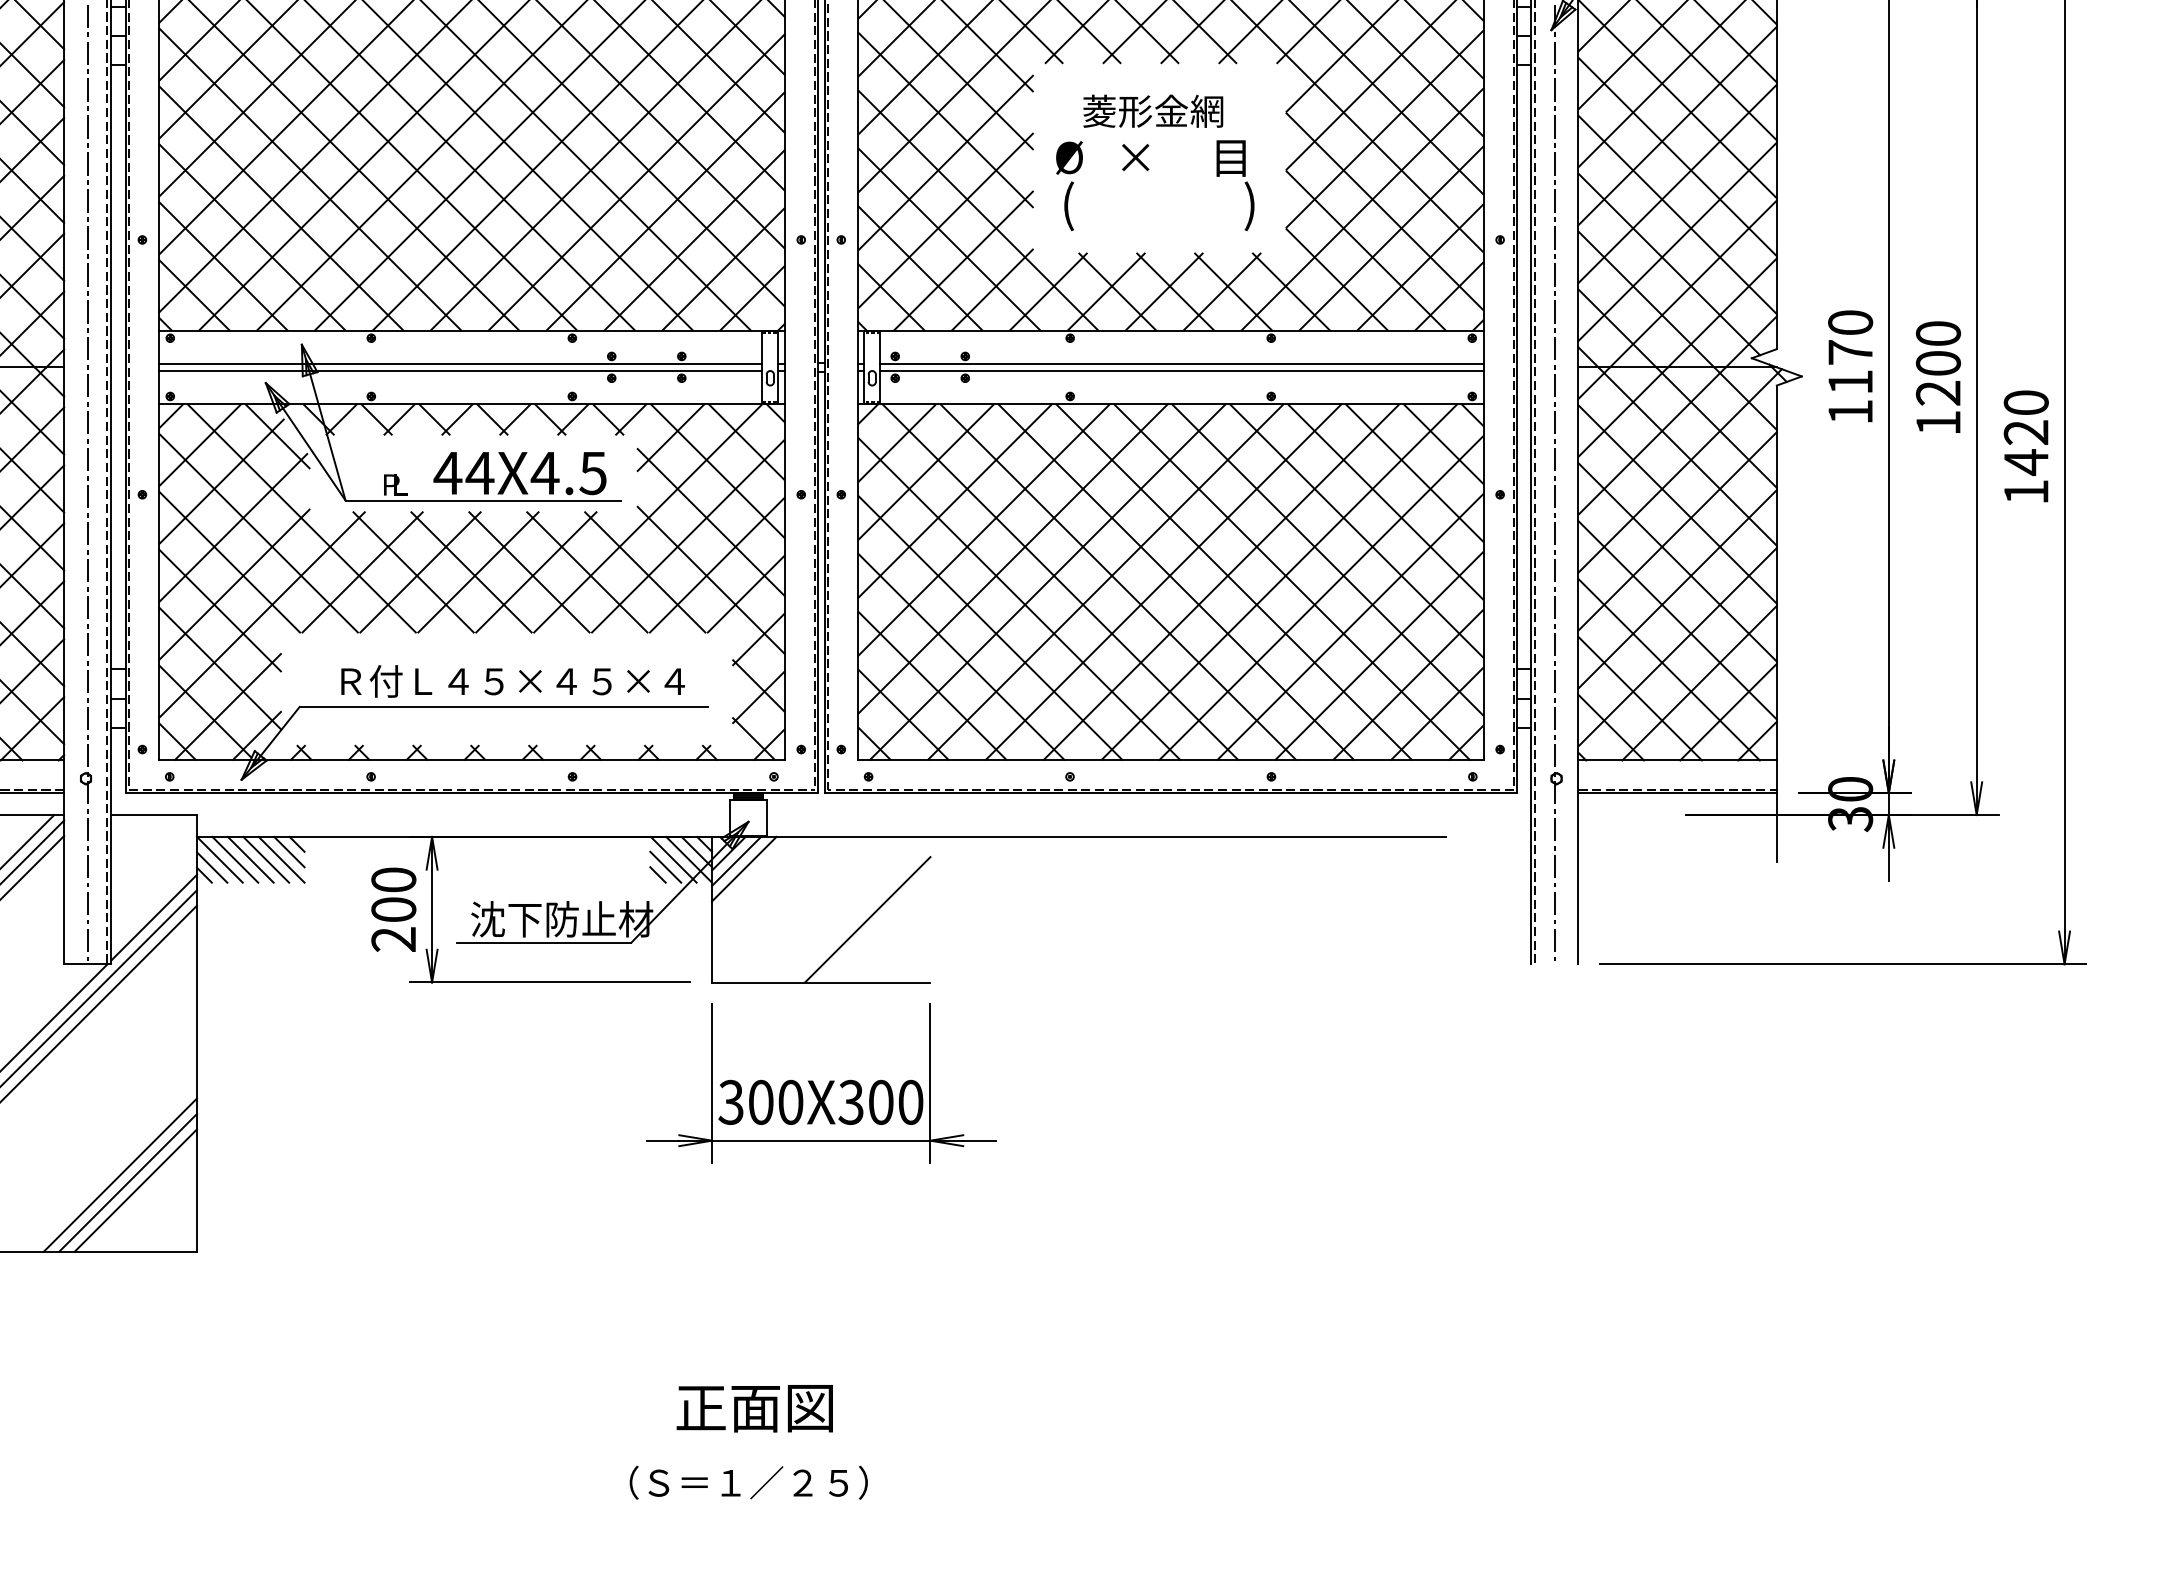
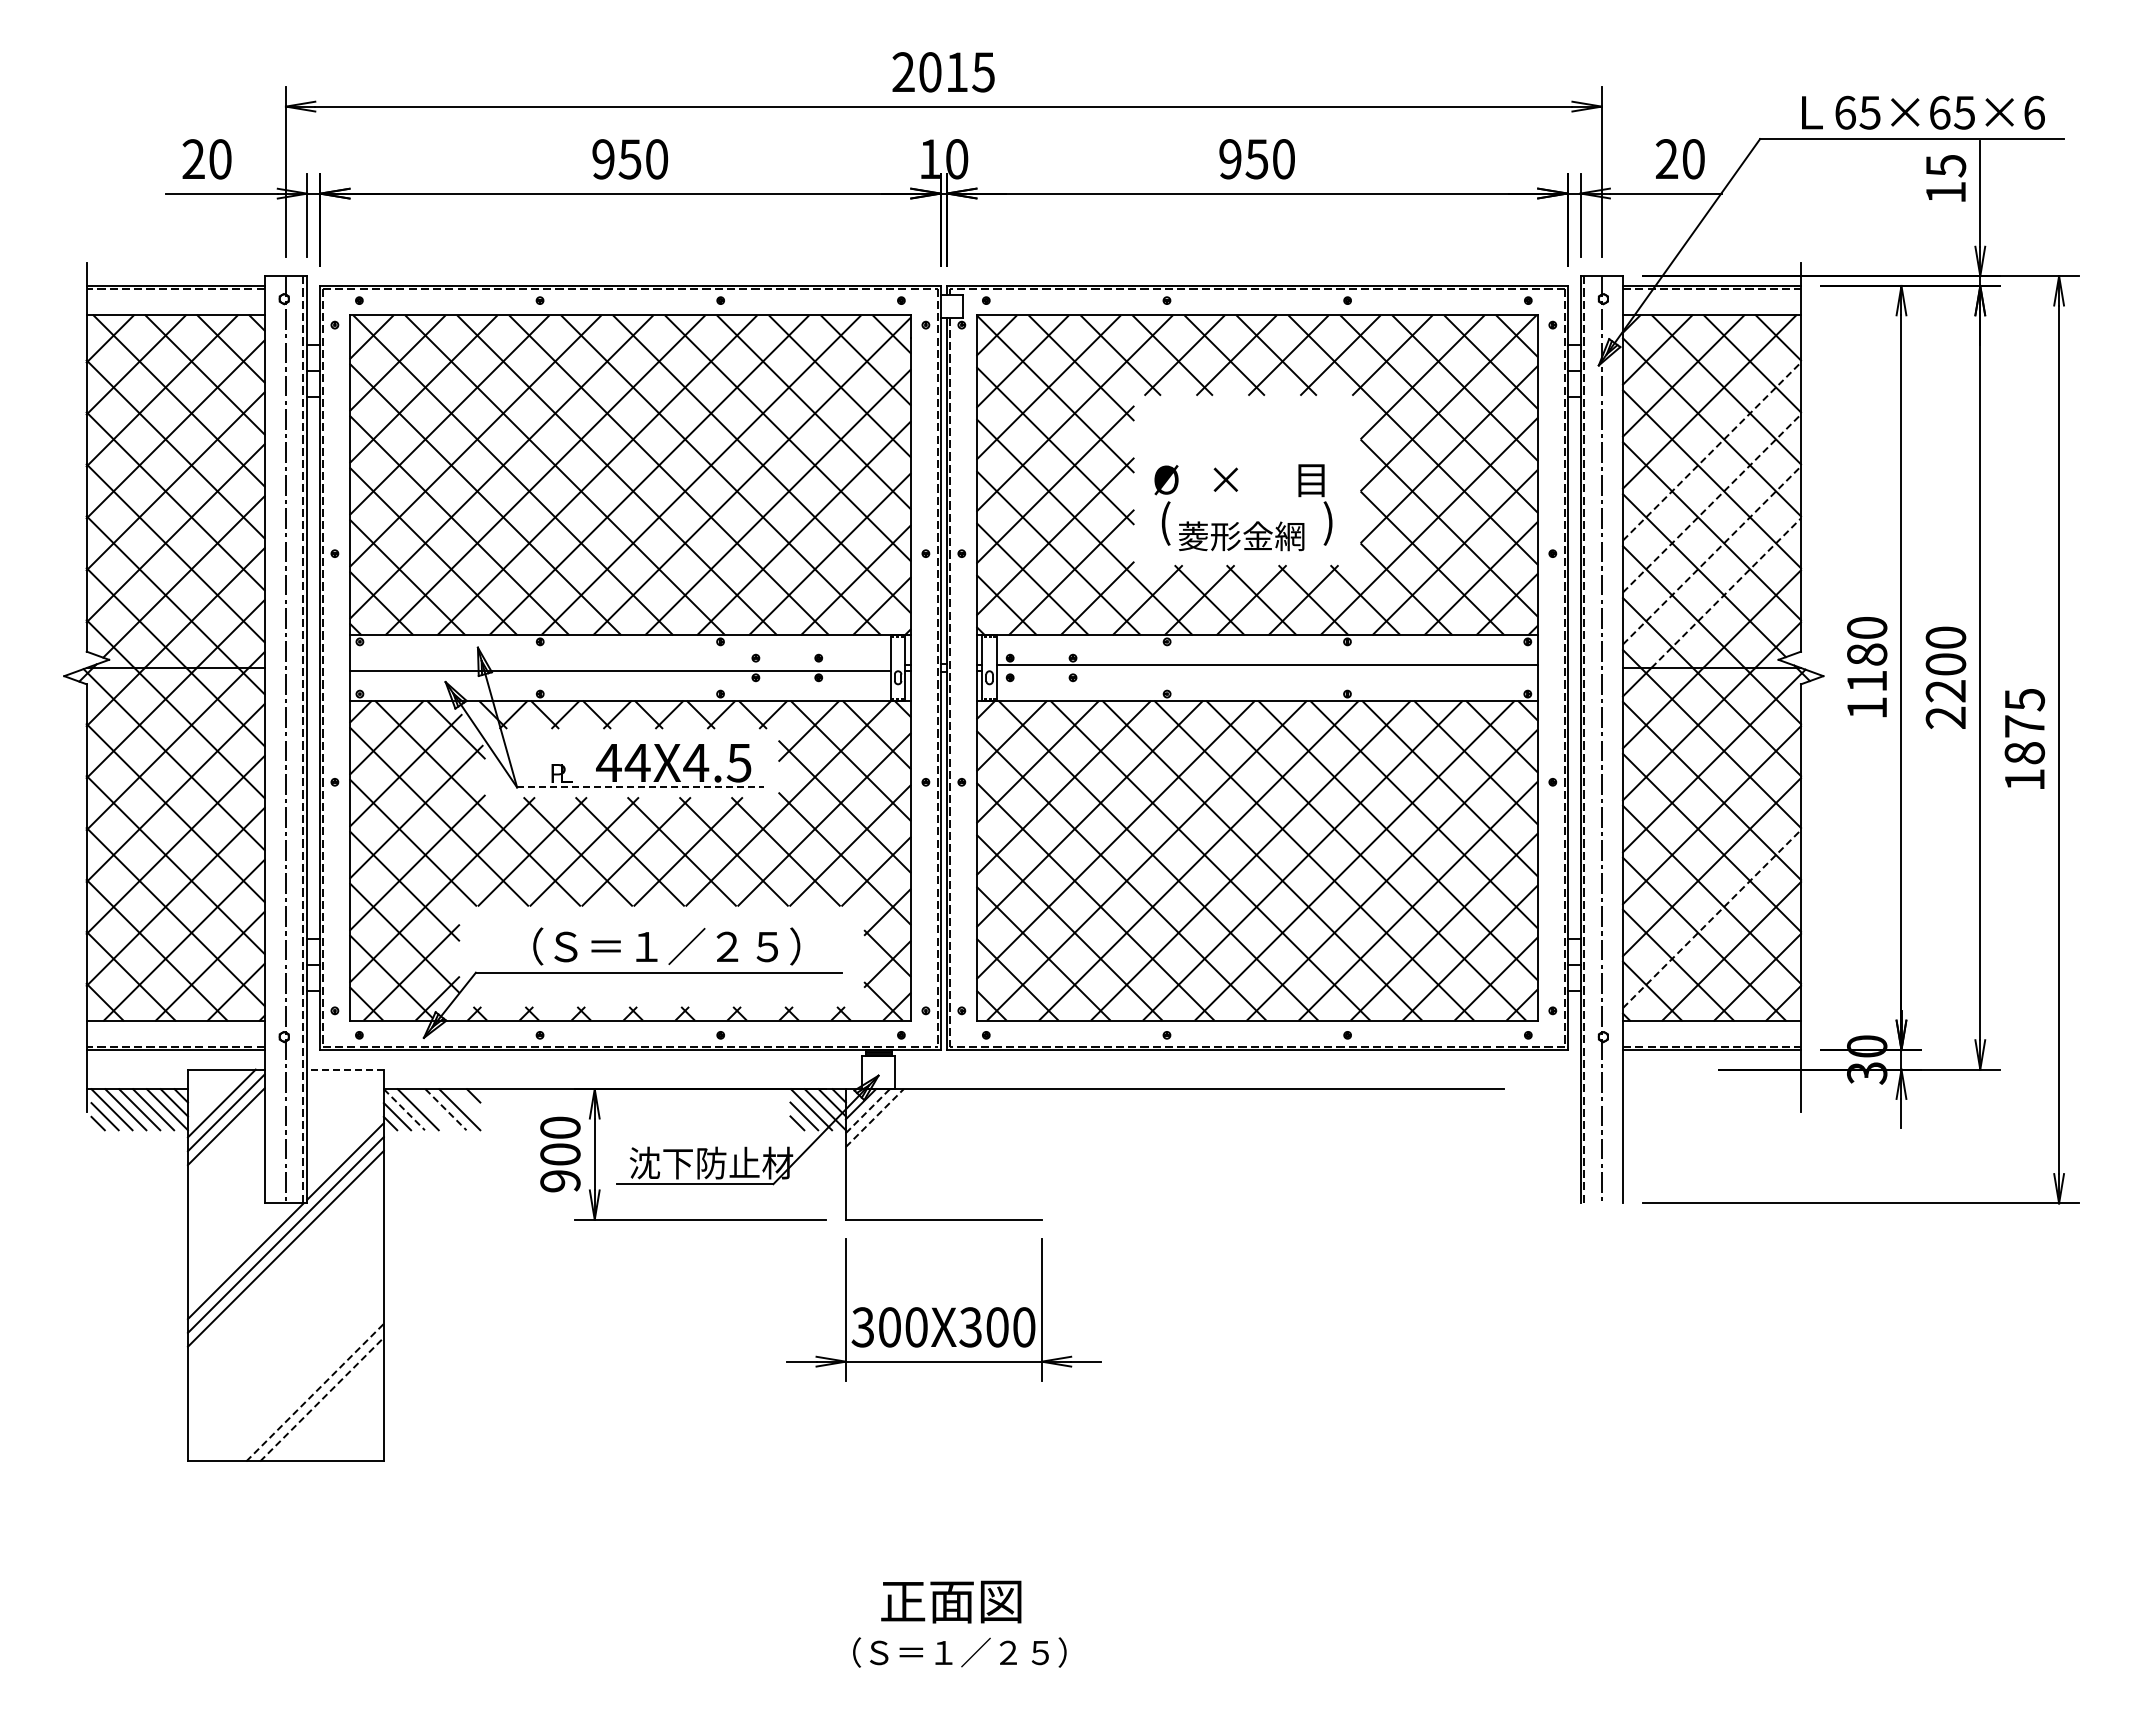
text: (1153, 111) -> (1241, 536), moved
line: (1678, 126) -> (1712, 451), solid -> dashed
line: (1678, 183) -> (1712, 503), solid -> dashed
line: (1678, 241) -> (1712, 555), solid -> dashed
line: (1693, 284) -> (1726, 593), solid -> dashed
text: (1850, 352) -> (1867, 654), 1170 -> 1180
line: (459, 363) -> (619, 664), removed
line: (1182, 371) -> (1267, 671), removed
text: (1937, 422) -> (1945, 717), 1200 -> 2200
text: (2025, 432) -> (2024, 726), 1420 -> 1875
line: (483, 500) -> (640, 787), solid -> dashed
line: (1678, 647) -> (1712, 919), solid -> dashed
text: (513, 677) -> (667, 946), Ｒ付Ｌ４５×４５×４ -> （Ｓ＝１／２５）
line: (154, 814) -> (345, 1069), solid -> dashed
line: (289, 851) -> (466, 1102), removed
line: (250, 859) -> (431, 1109), removed
line: (220, 860) -> (404, 1110), solid -> dashed
line: (266, 860) -> (446, 1110), solid -> dashed
line: (737, 860) -> (868, 1110), solid -> dashed
line: (743, 869) -> (874, 1118), solid -> dashed
line: (867, 919) -> (985, 1163), removed
text: (393, 939) -> (560, 1181), 200 -> 900
line: (120, 1175) -> (315, 1392), solid -> dashed
line: (128, 1182) -> (322, 1399), solid -> dashed
line: (135, 1190) -> (328, 1406), removed
text: (755, 1408) -> (951, 1601), moved
text: (748, 1482) -> (959, 1652), moved

